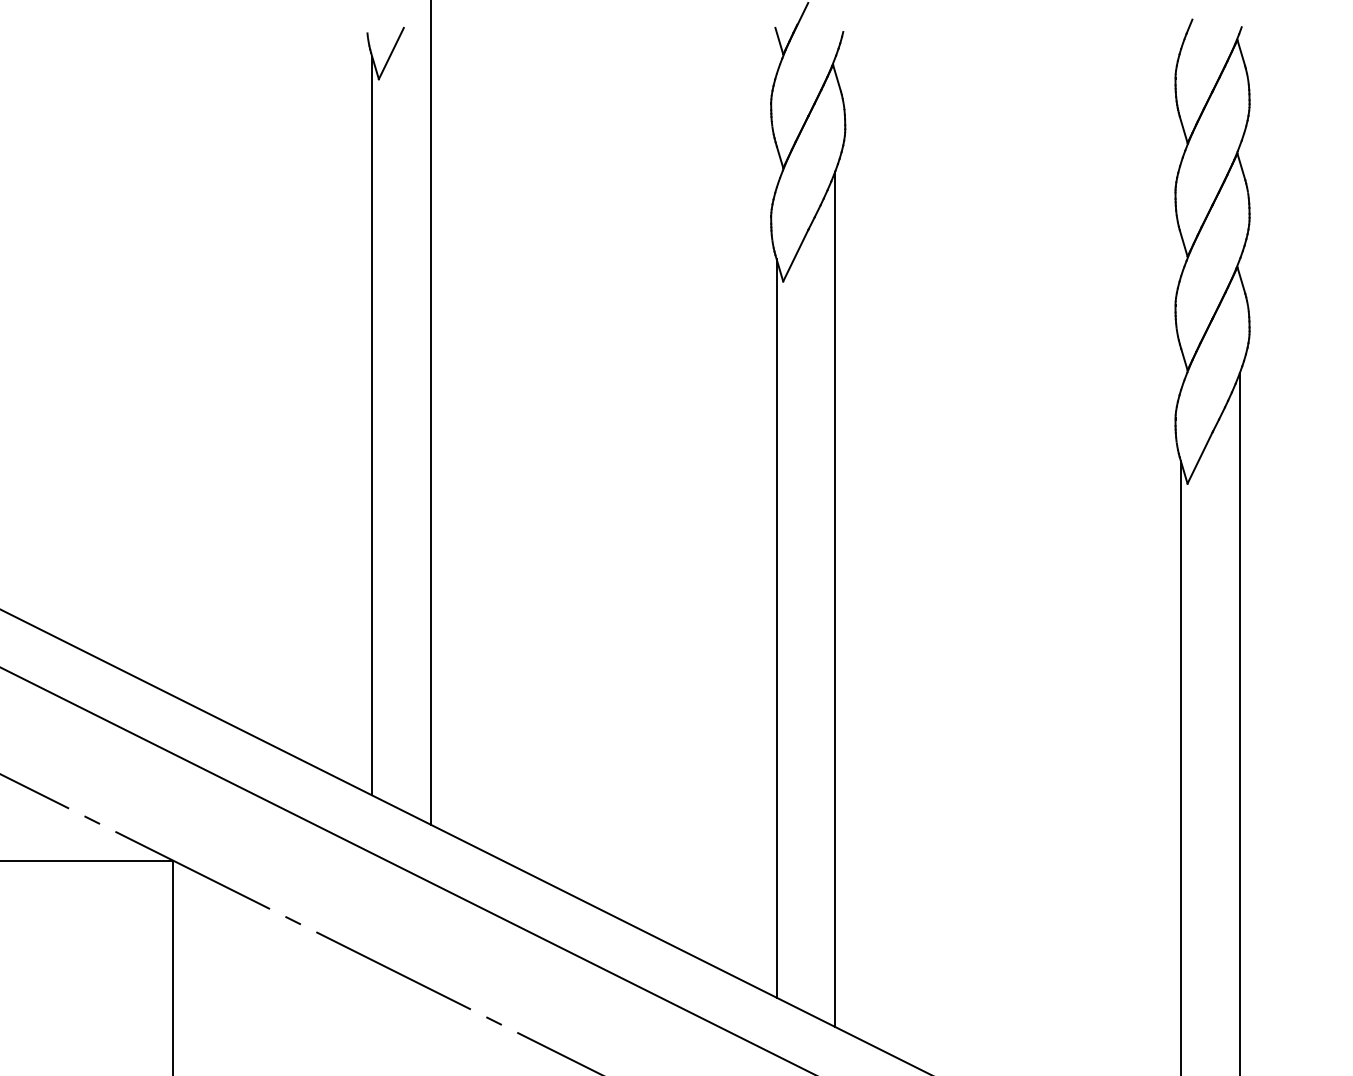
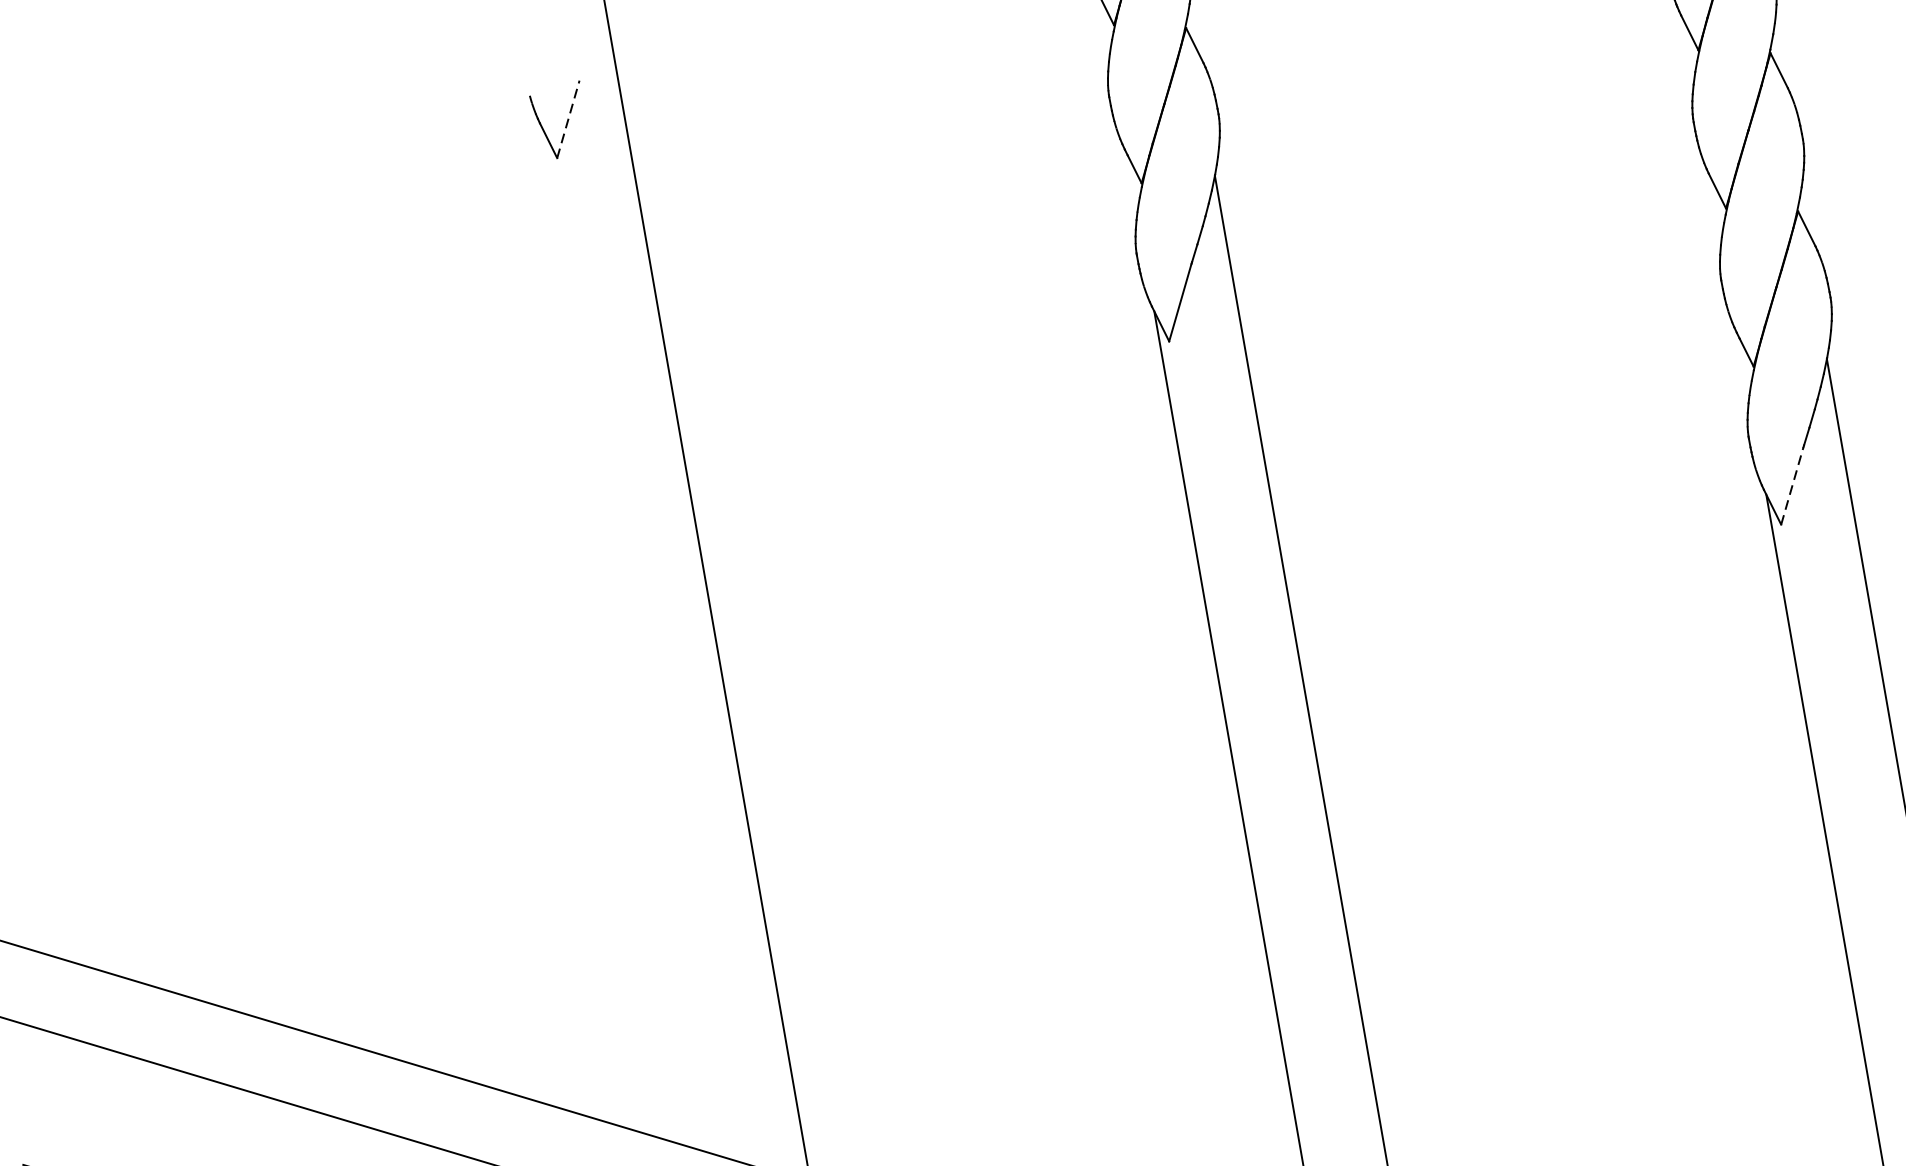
line: (391, 53) -> (568, 119), solid -> dashed
line: (372, 425) -> (632, 641), removed
line: (1200, 458) -> (1793, 486), solid -> dashed

